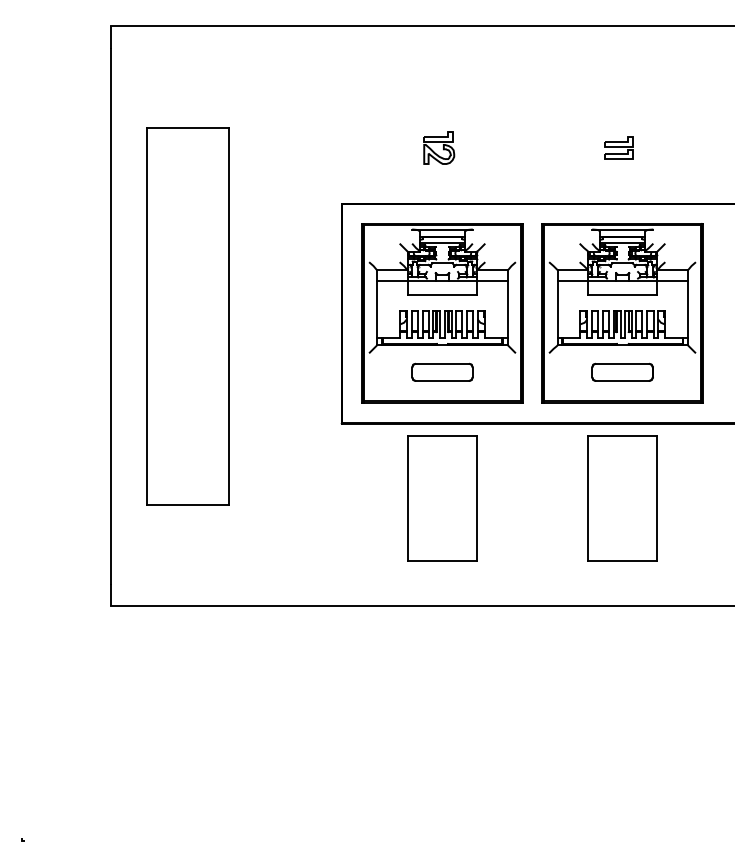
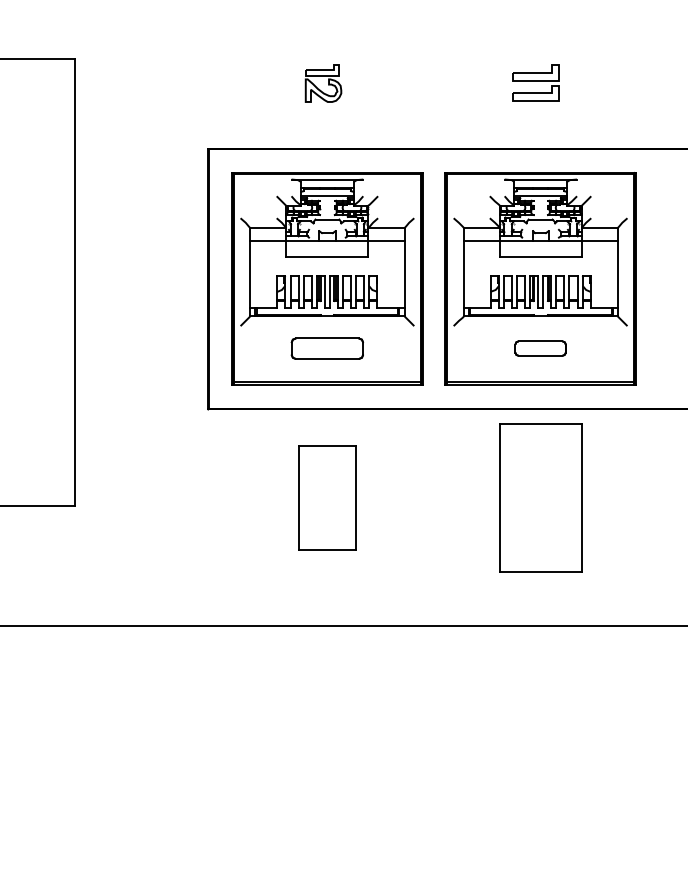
part: (618, 147) -> (535, 82), size x1.4
part: (622, 371) -> (540, 347), size x0.7
part: (442, 498) -> (327, 498), size x0.7

